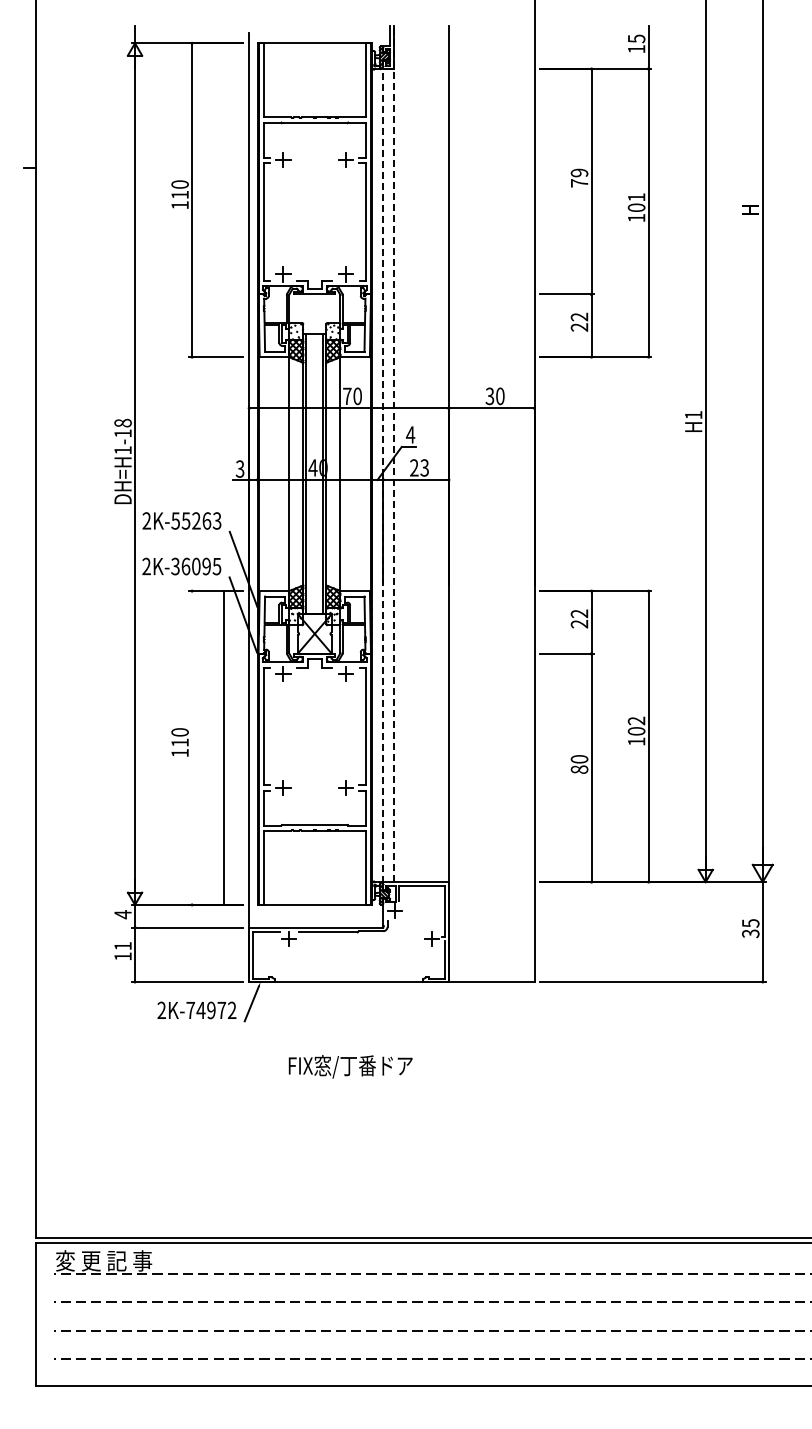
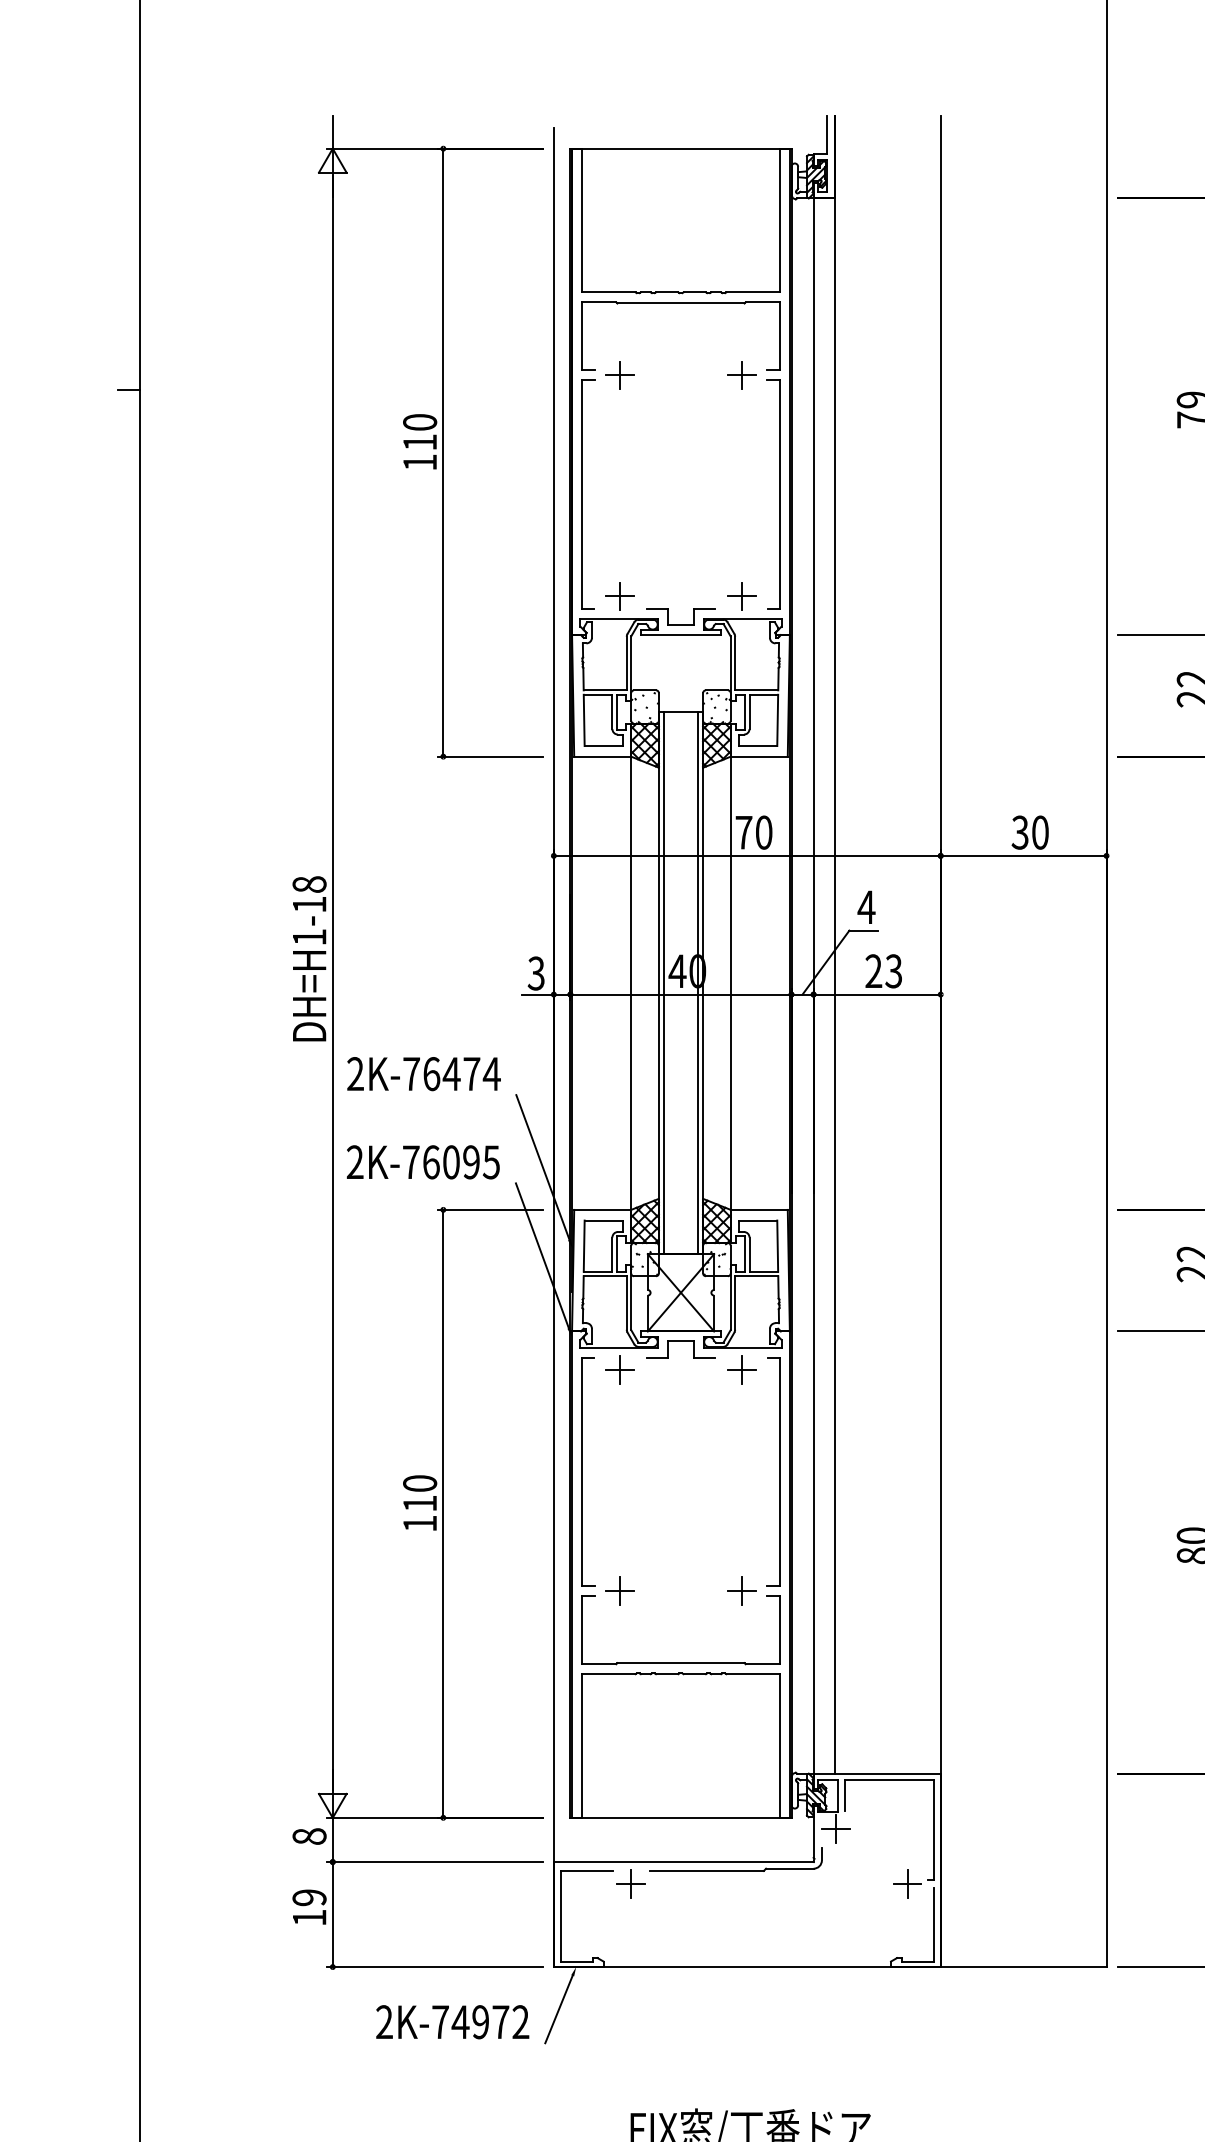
line: (394, 454) -> (835, 945), dashed -> solid
line: (383, 475) -> (814, 985), dashed -> solid
text: (196, 520) -> (451, 1073), 2K-55263 -> 2K-76474
text: (175, 566) -> (411, 1162), 2K-36095 -> 2K-76095
line: (224, 747) -> (444, 1512), moved
text: (122, 914) -> (308, 1836), 4 -> 8
text: (122, 946) -> (308, 1898), 11 -> 19

